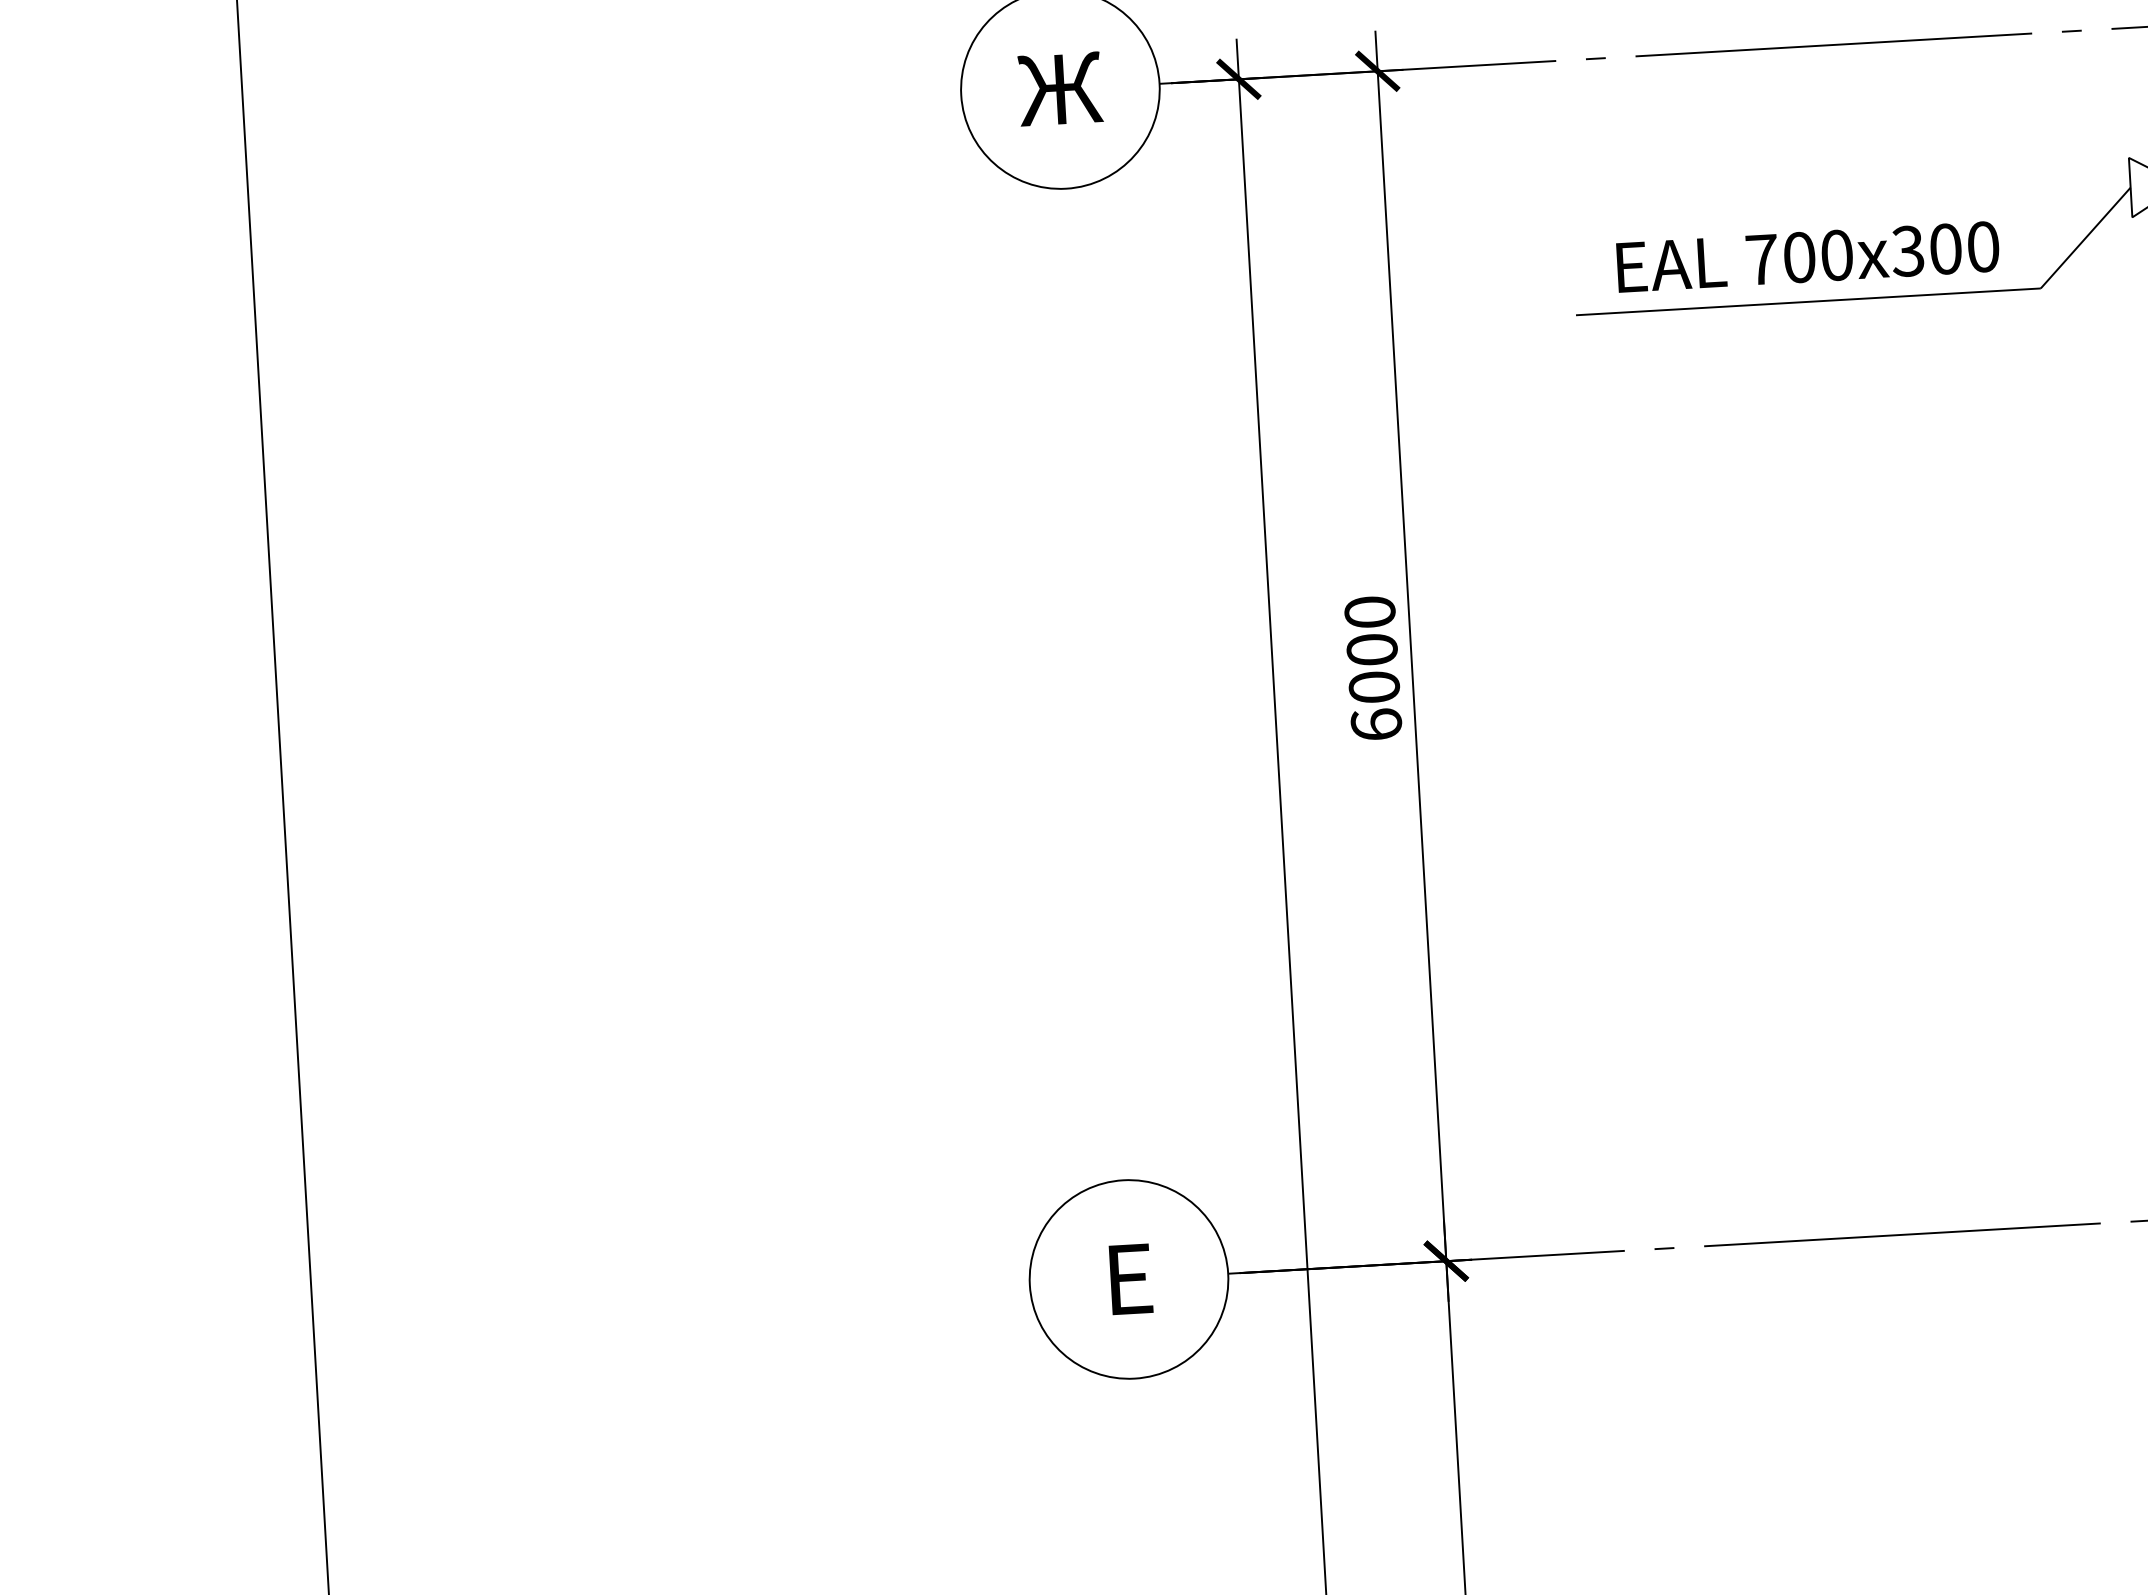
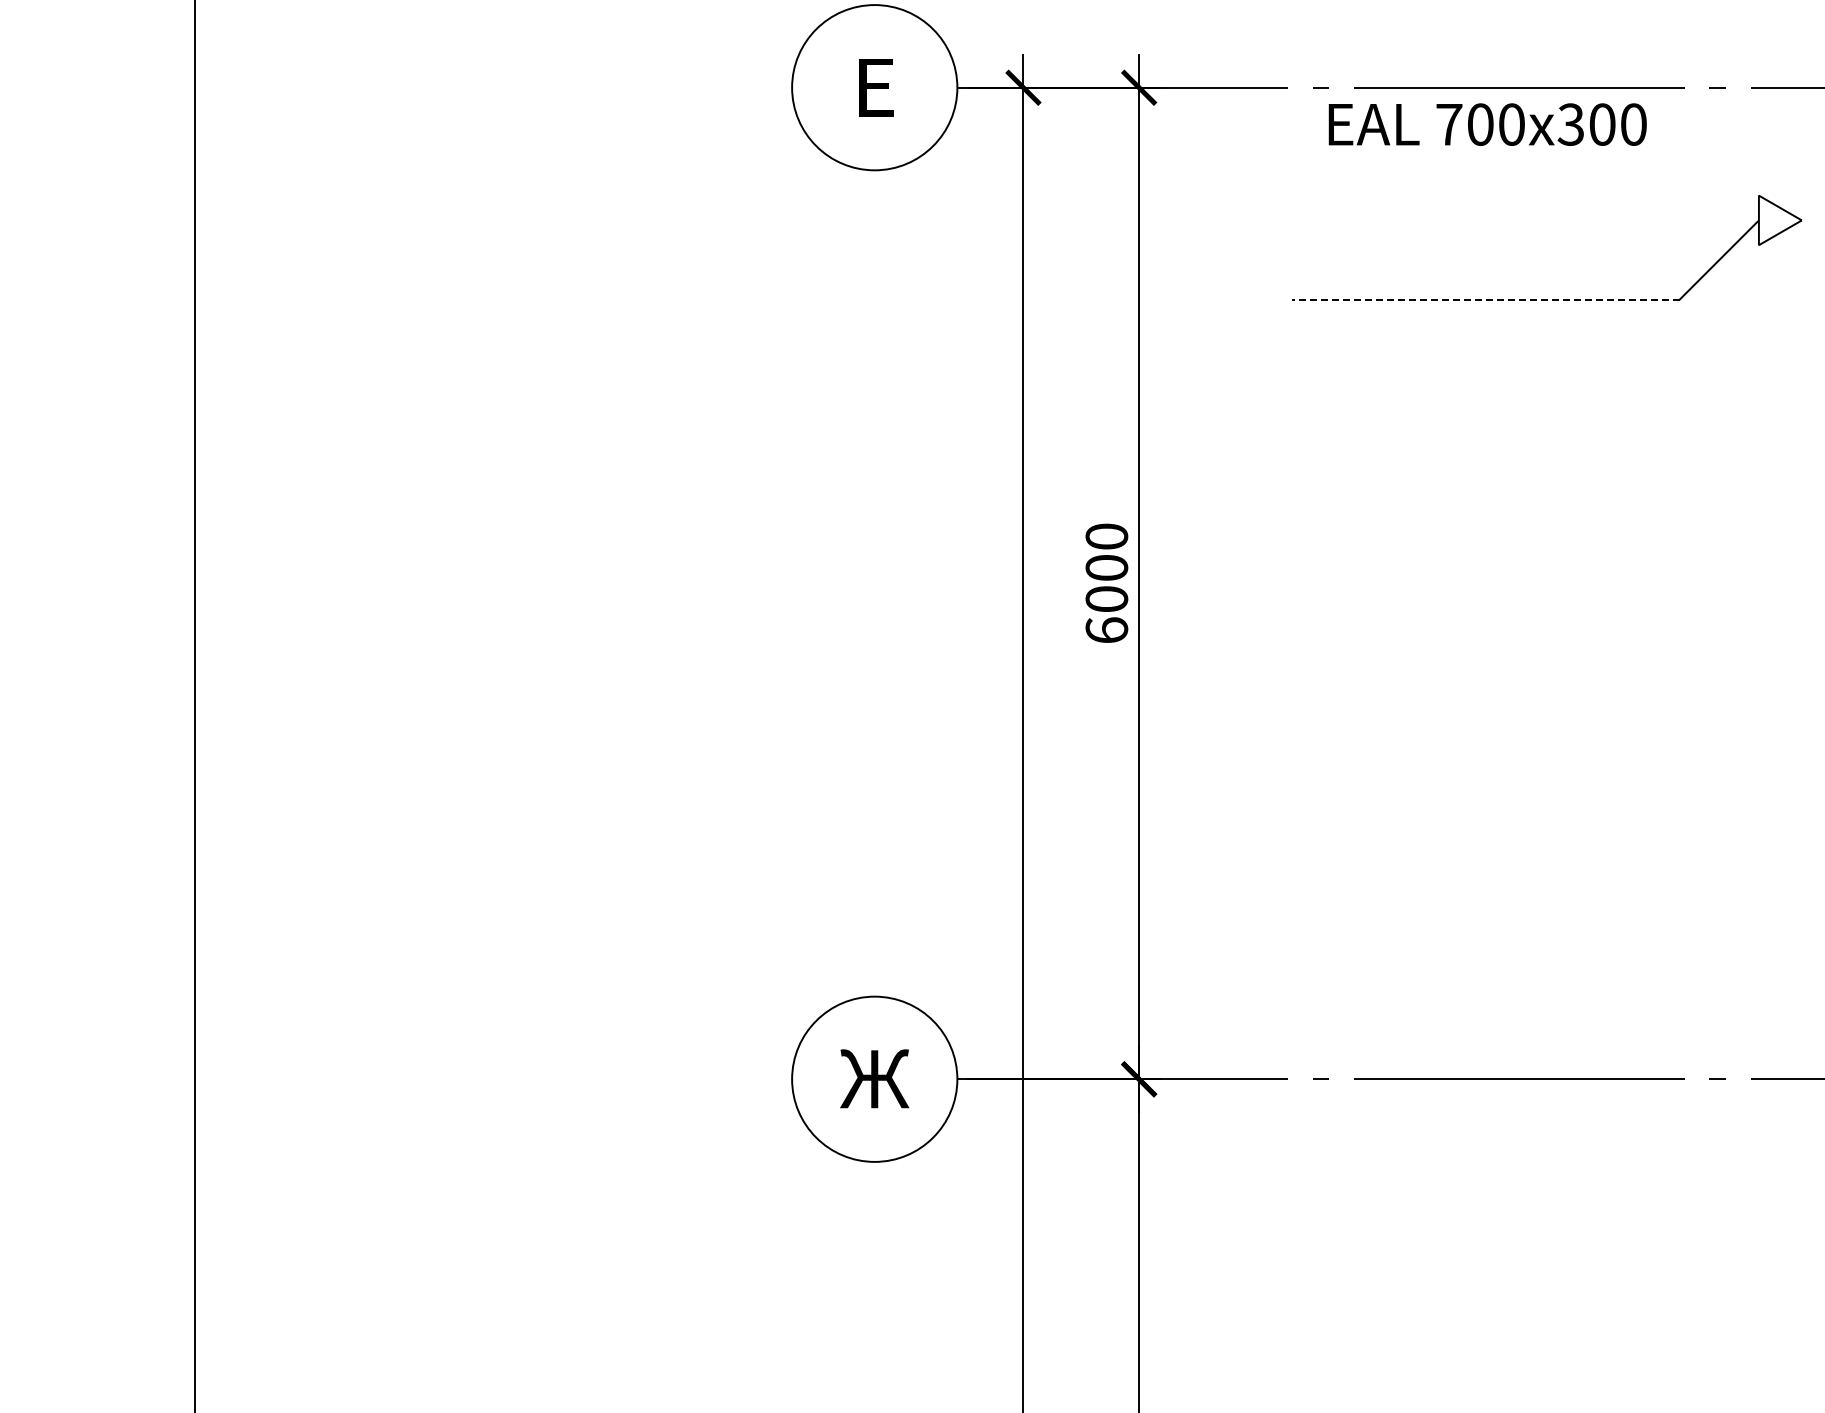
text: (1060, 88) -> (874, 86), Ж -> Е
text: (1807, 256) -> (1487, 124), moved
line: (1807, 301) -> (1485, 299), solid -> dashed
text: (1128, 1278) -> (874, 1078), Е -> Ж

